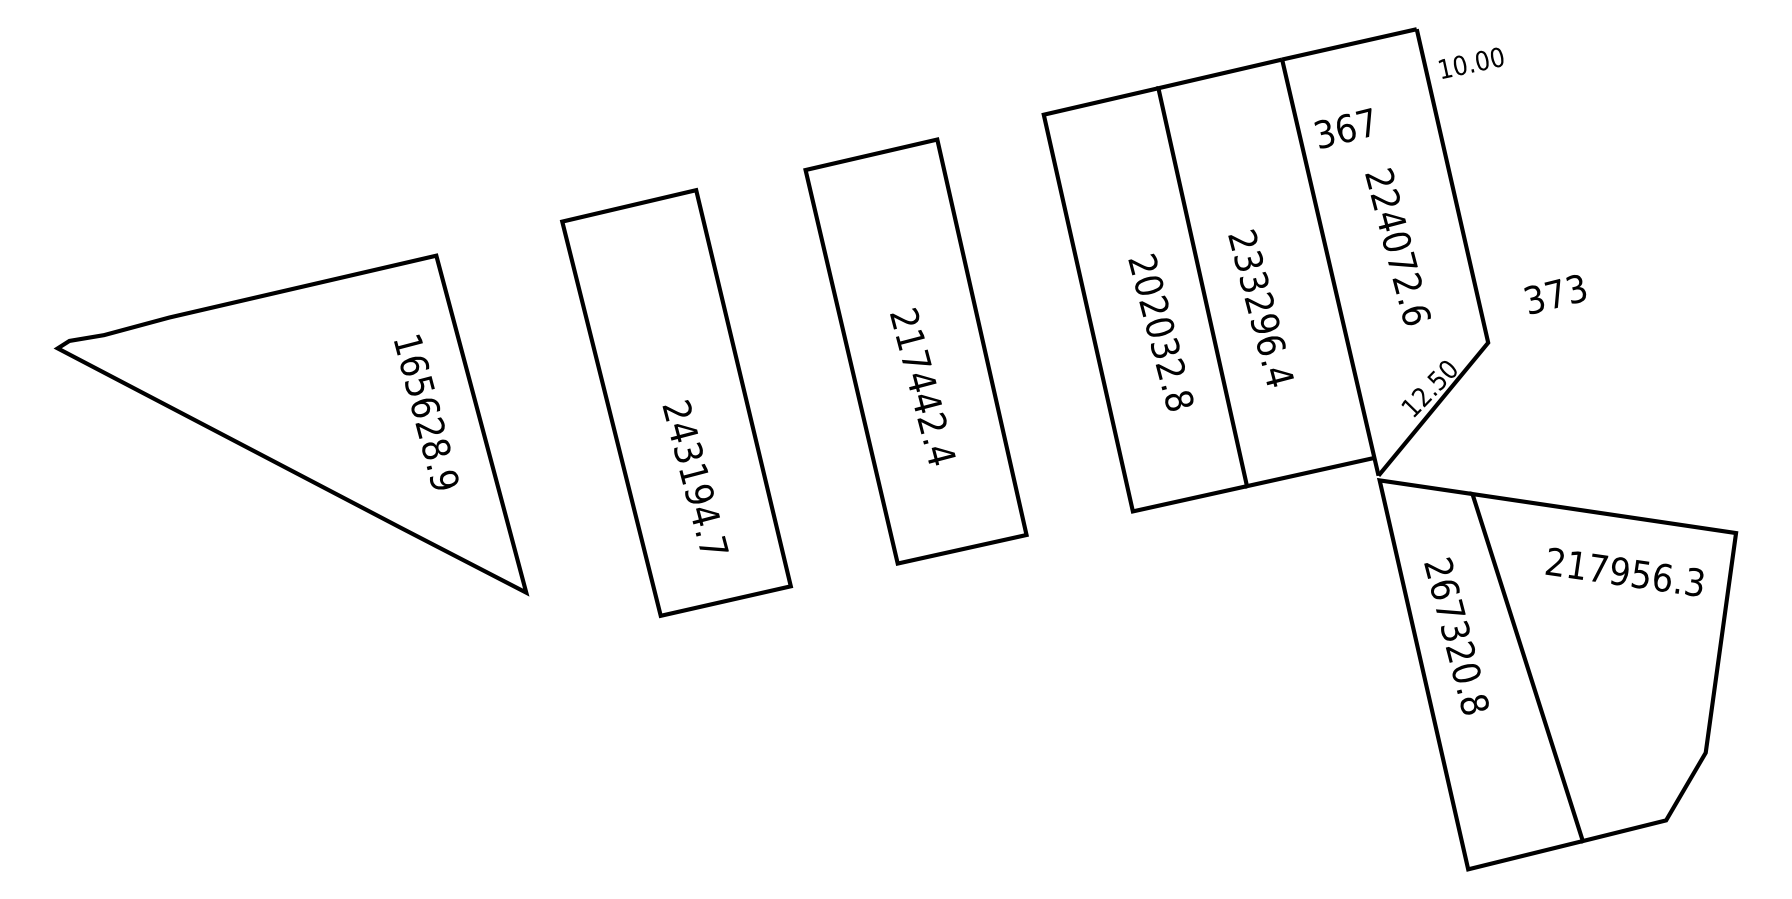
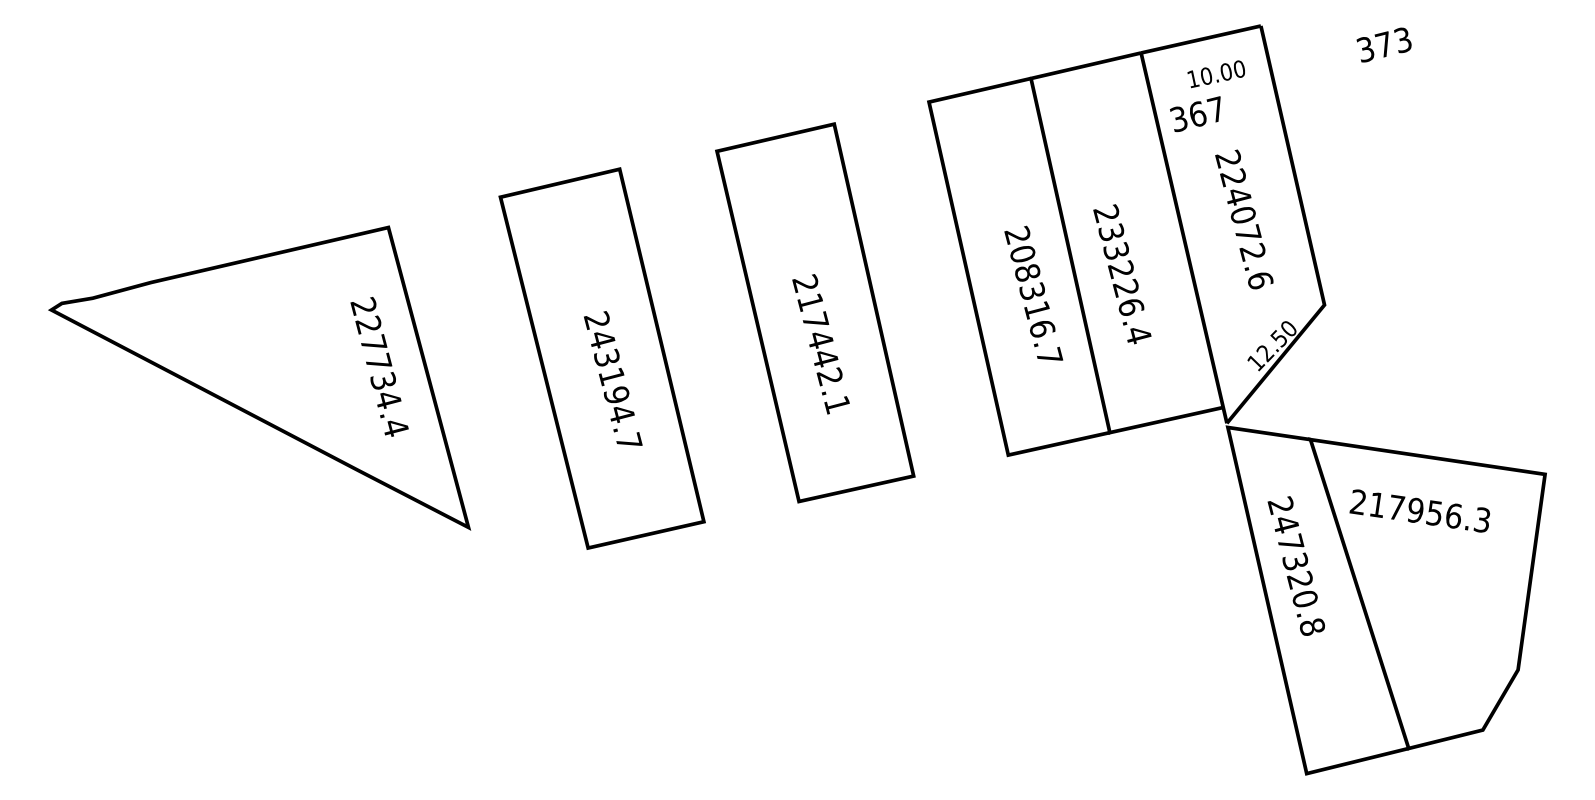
text: (1470, 63) -> (1215, 74), moved
text: (1554, 293) -> (1383, 44), moved
text: (1264, 323) -> (1125, 287), 233296.4 -> 233226.4
text: (1166, 353) -> (1038, 314), 202032.8 -> 208316.7
text: (426, 411) -> (379, 366), 165628.9 -> 227734.4
text: (940, 455) -> (837, 405), 217442.4 -> 217442.1
text: (695, 475) -> (613, 378), moved
text: (1624, 571) -> (1419, 510), moved
text: (1445, 589) -> (1286, 524), 267320.8 -> 247320.8

